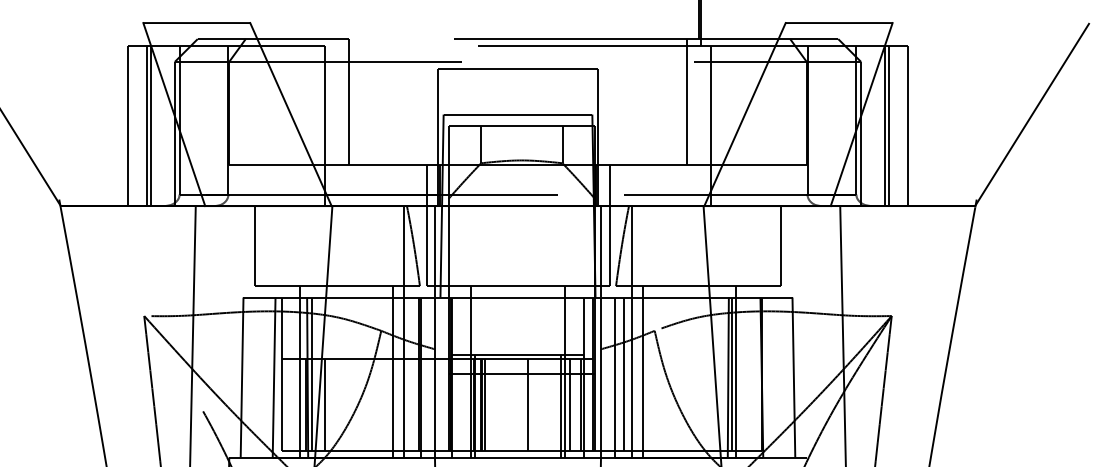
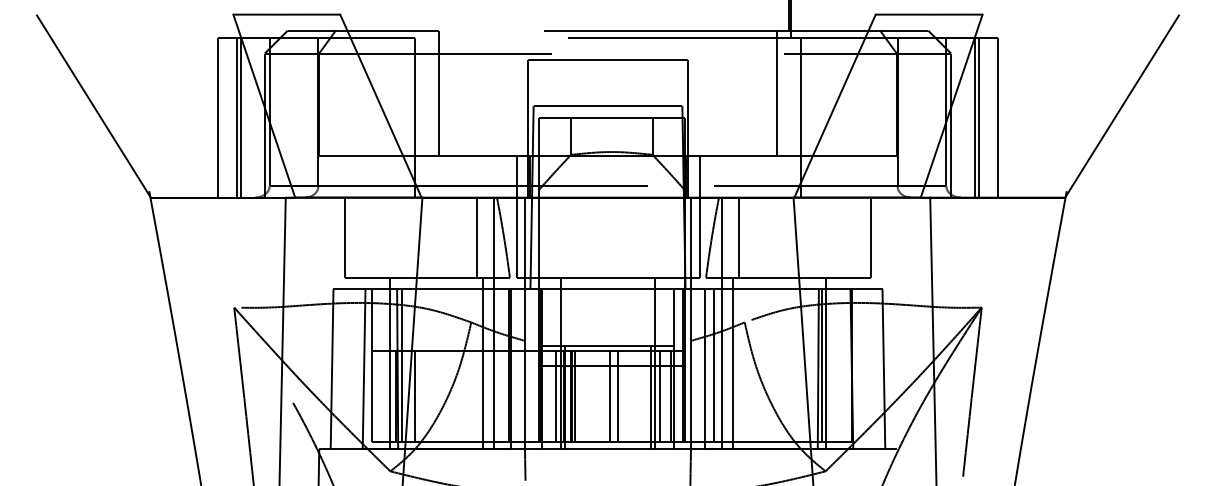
line: (387, 245) -> (477, 237), added
line: (648, 245) -> (738, 237), added
line: (466, 404) -> (556, 396), added
line: (520, 404) -> (610, 396), added

